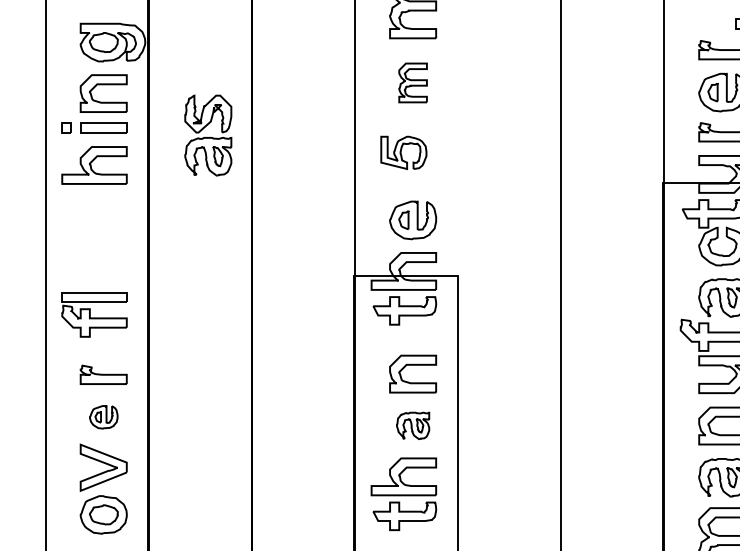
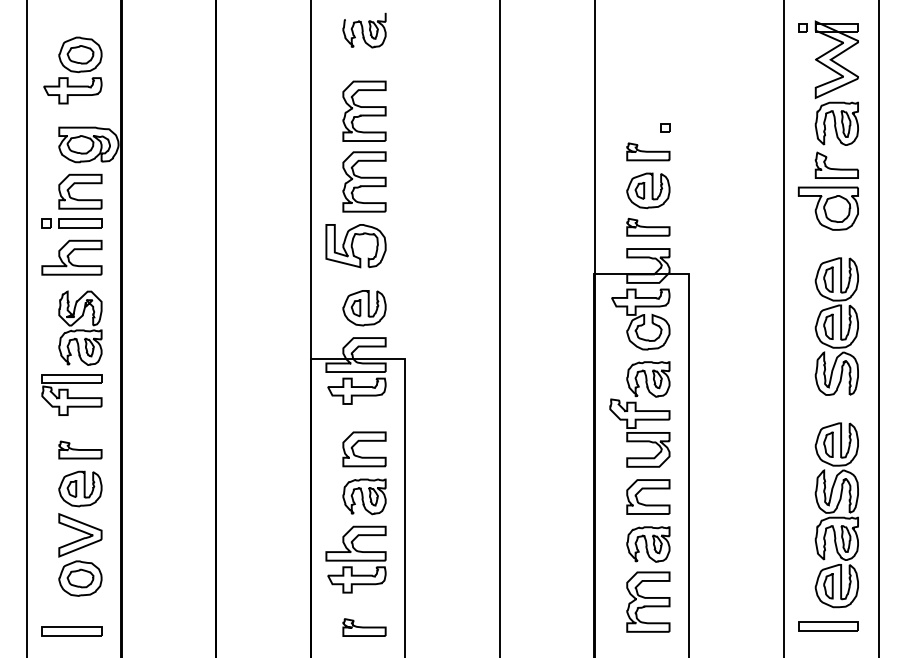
part: (413, 82) -> (364, 181), size x1.67
part: (208, 134) -> (80, 327), moved
part: (403, 153) -> (355, 246), size x1.43
part: (103, 416) -> (80, 488), size x1.67
part: (413, 425) -> (364, 496), size x1.43

